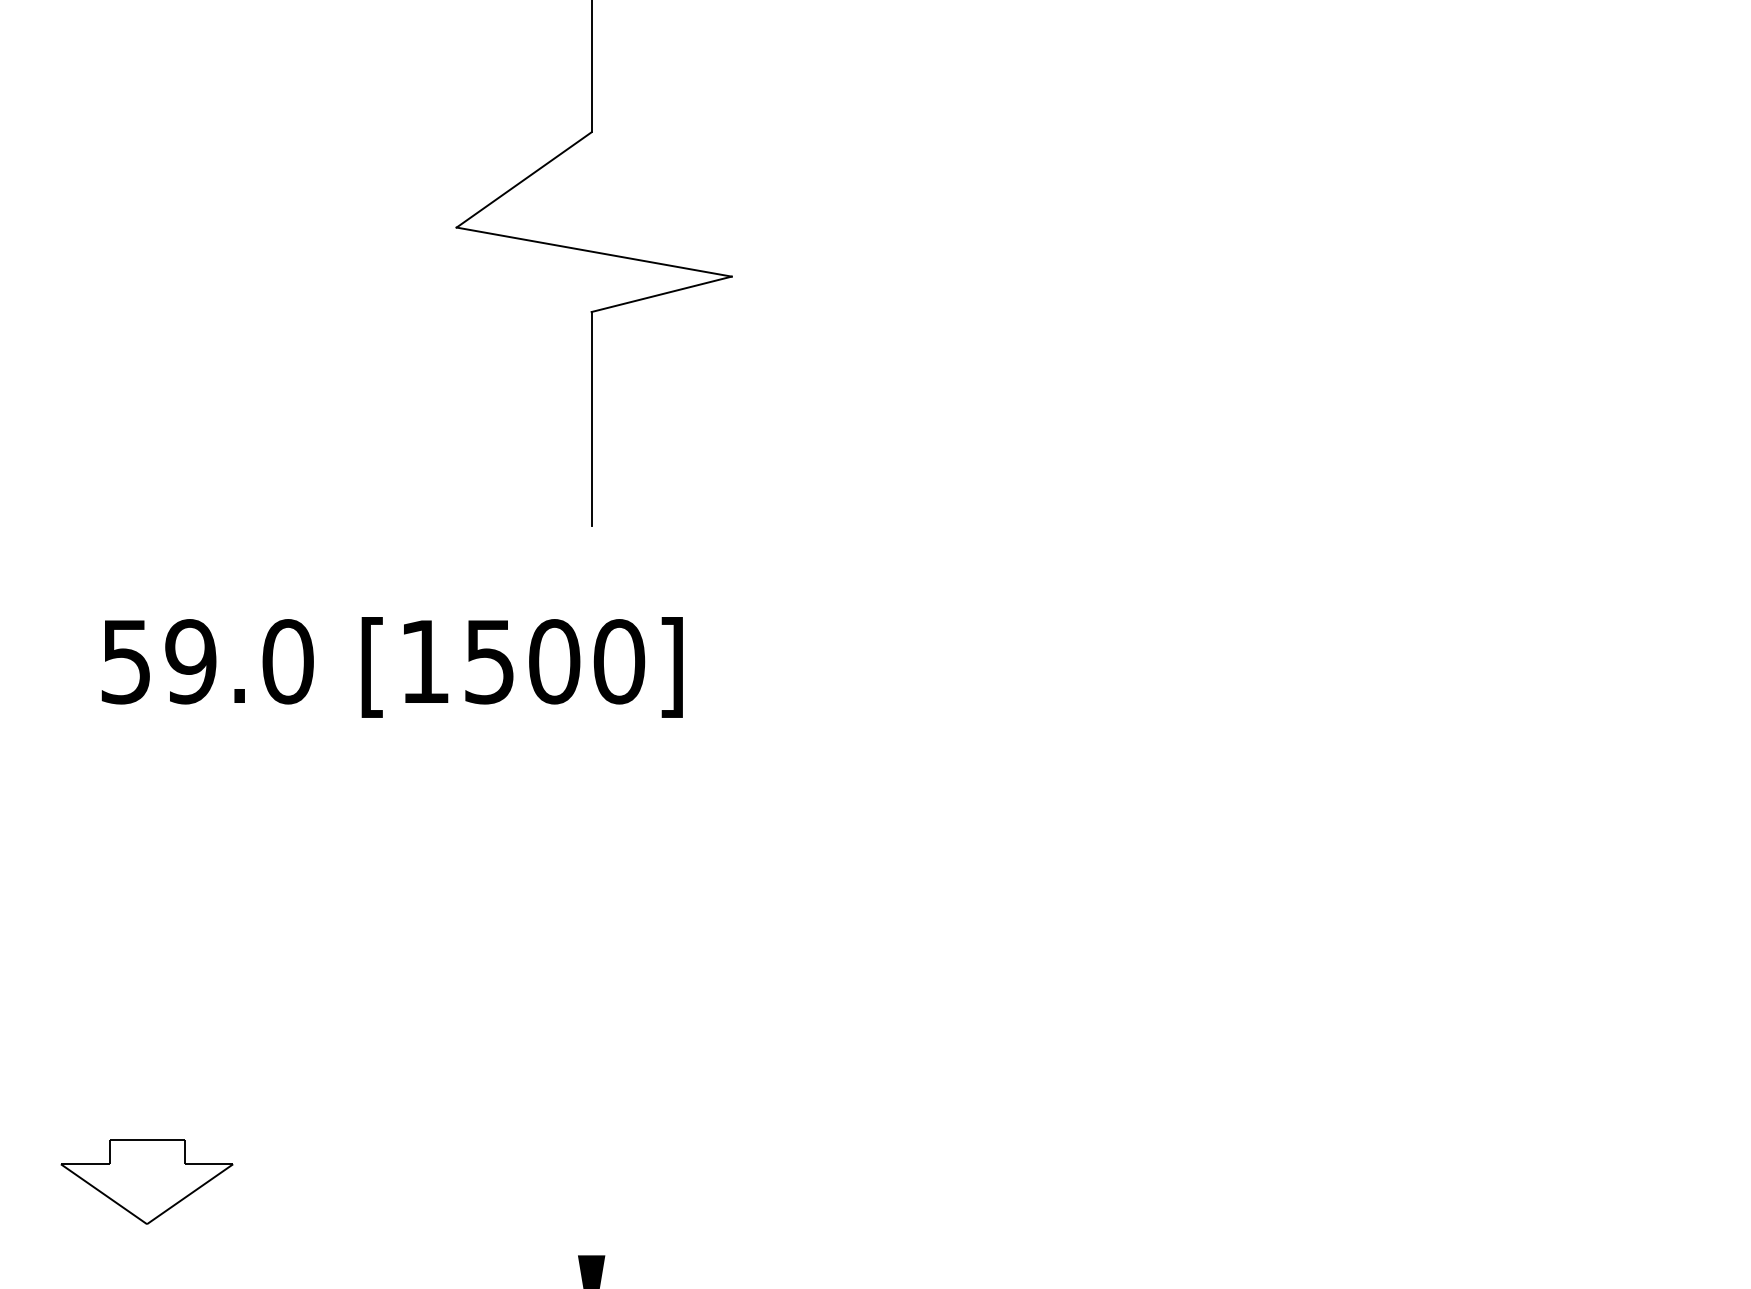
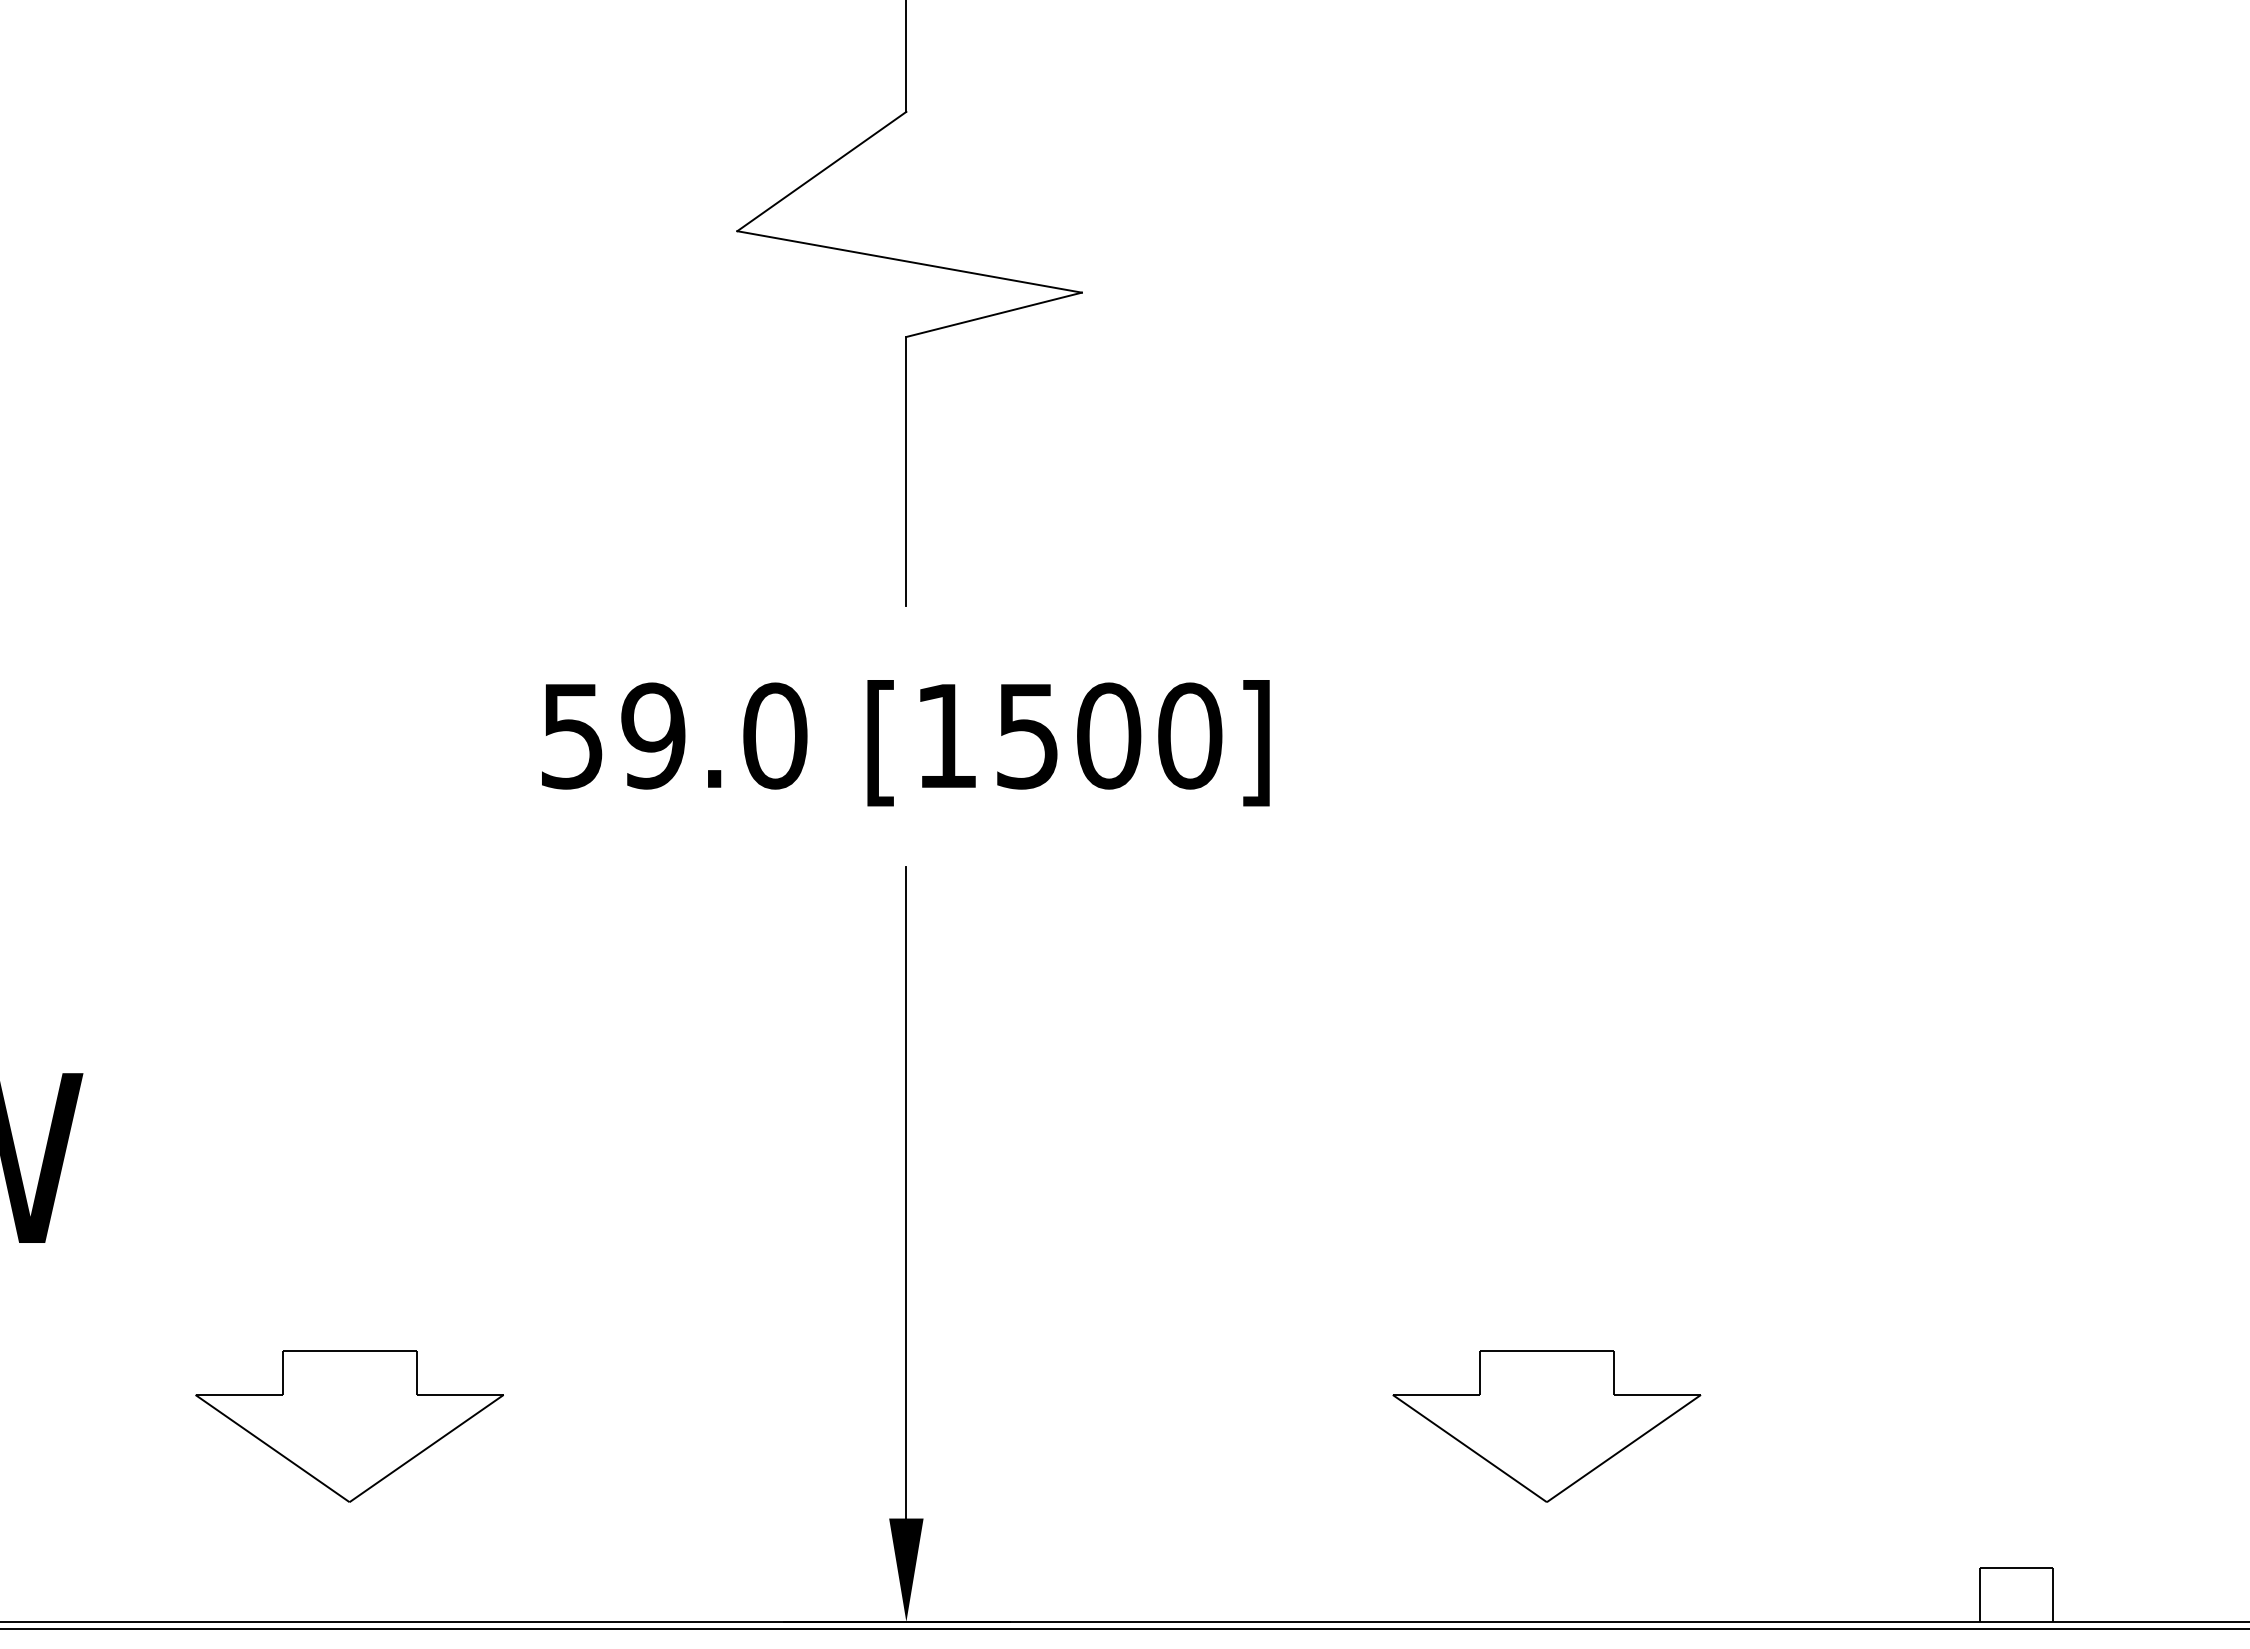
text: (392, 667) -> (905, 743), moved
line: (591, 995) -> (906, 1192), added
part: (147, 1181) -> (349, 1426), size x1.43
part: (1102, 1181) -> (1546, 1426), added

